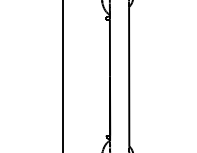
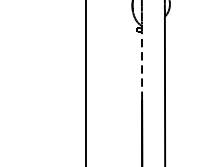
line: (109, 48) -> (141, 66), solid -> dashed

